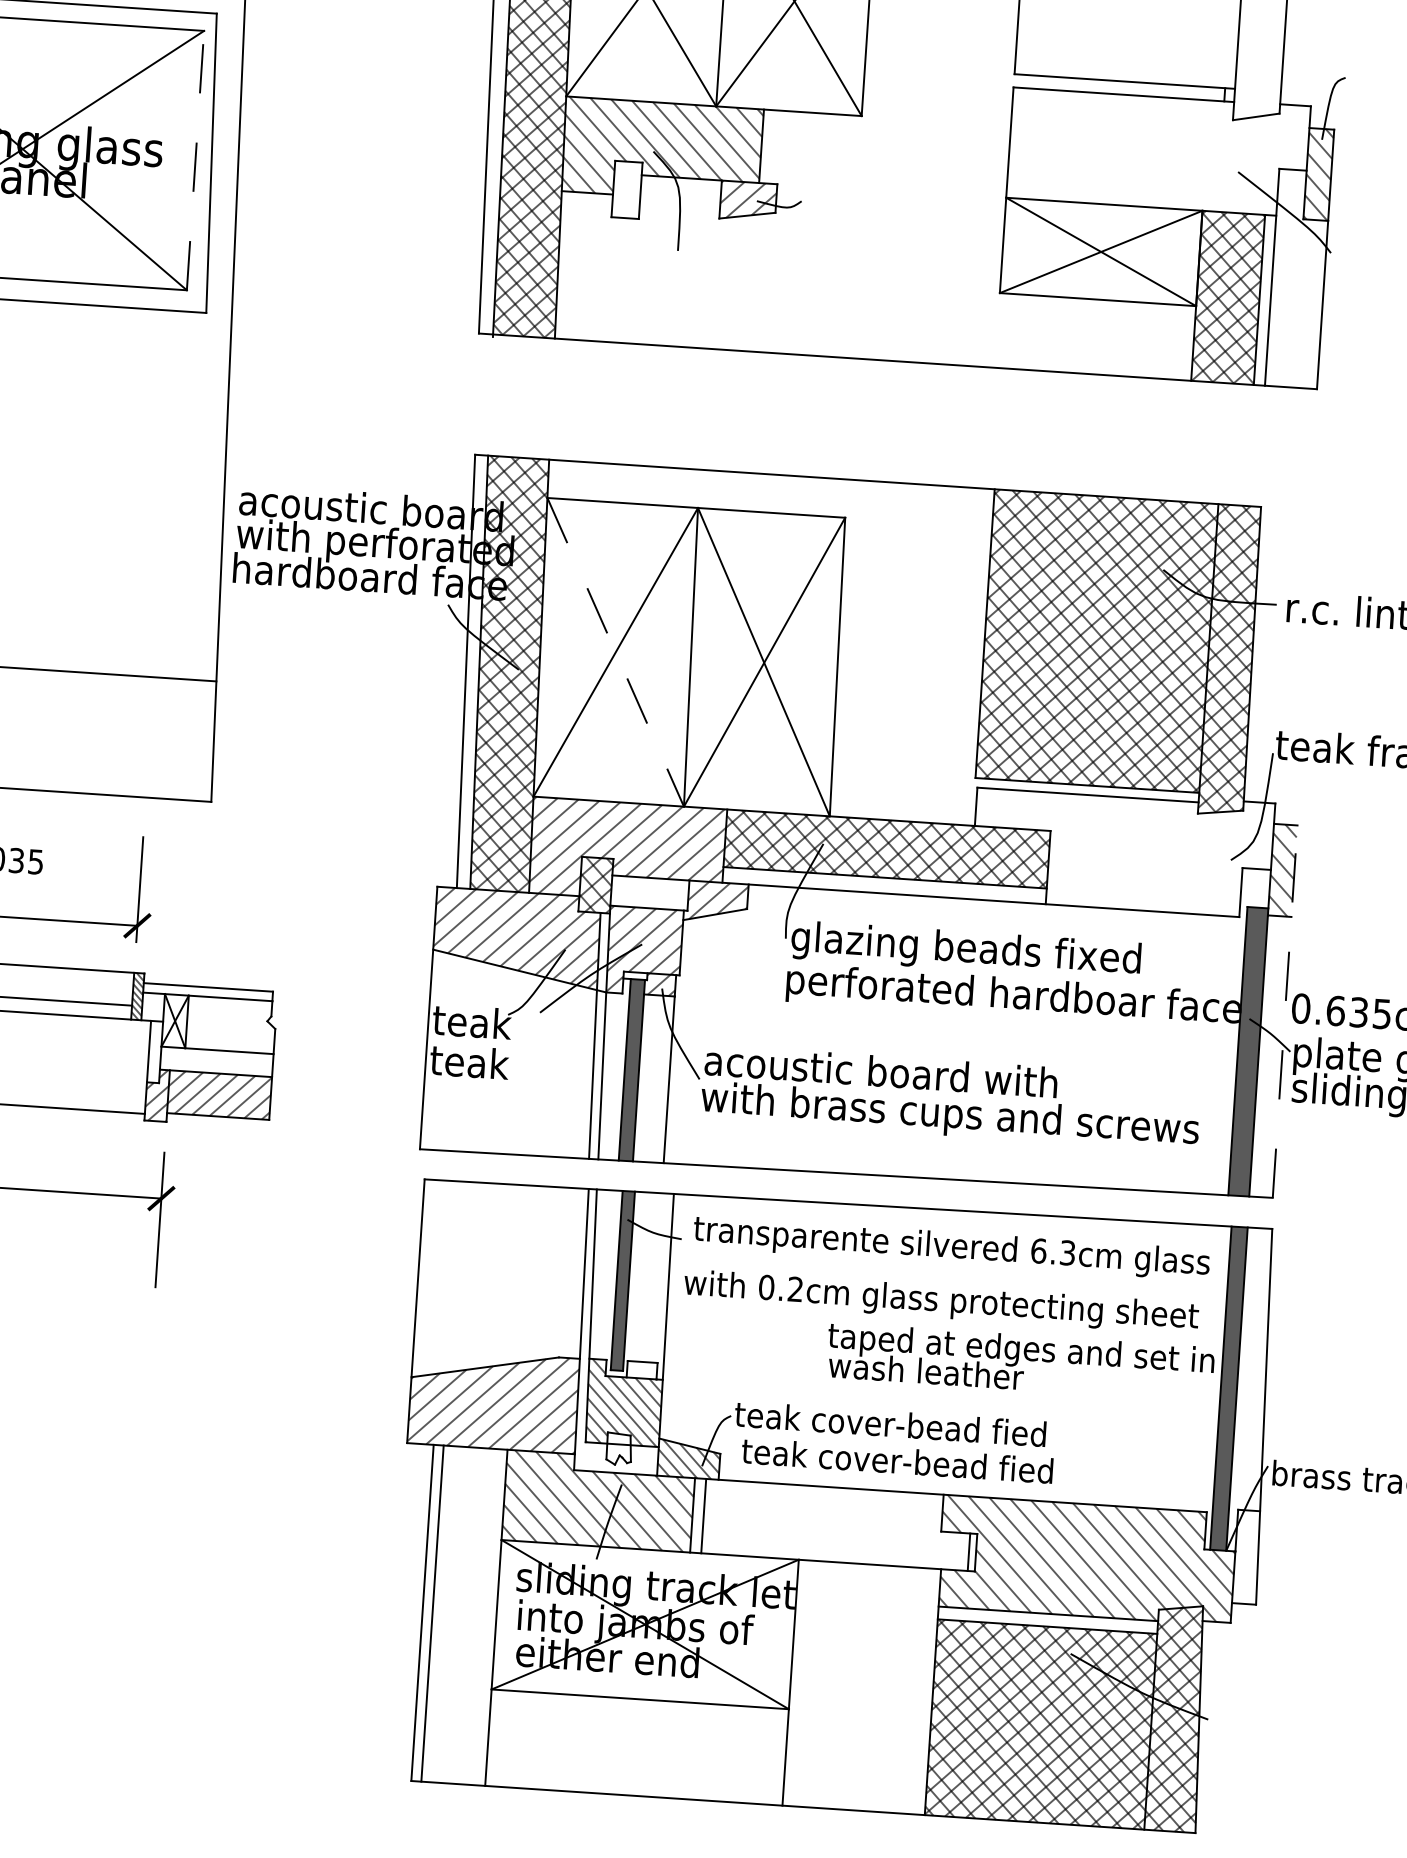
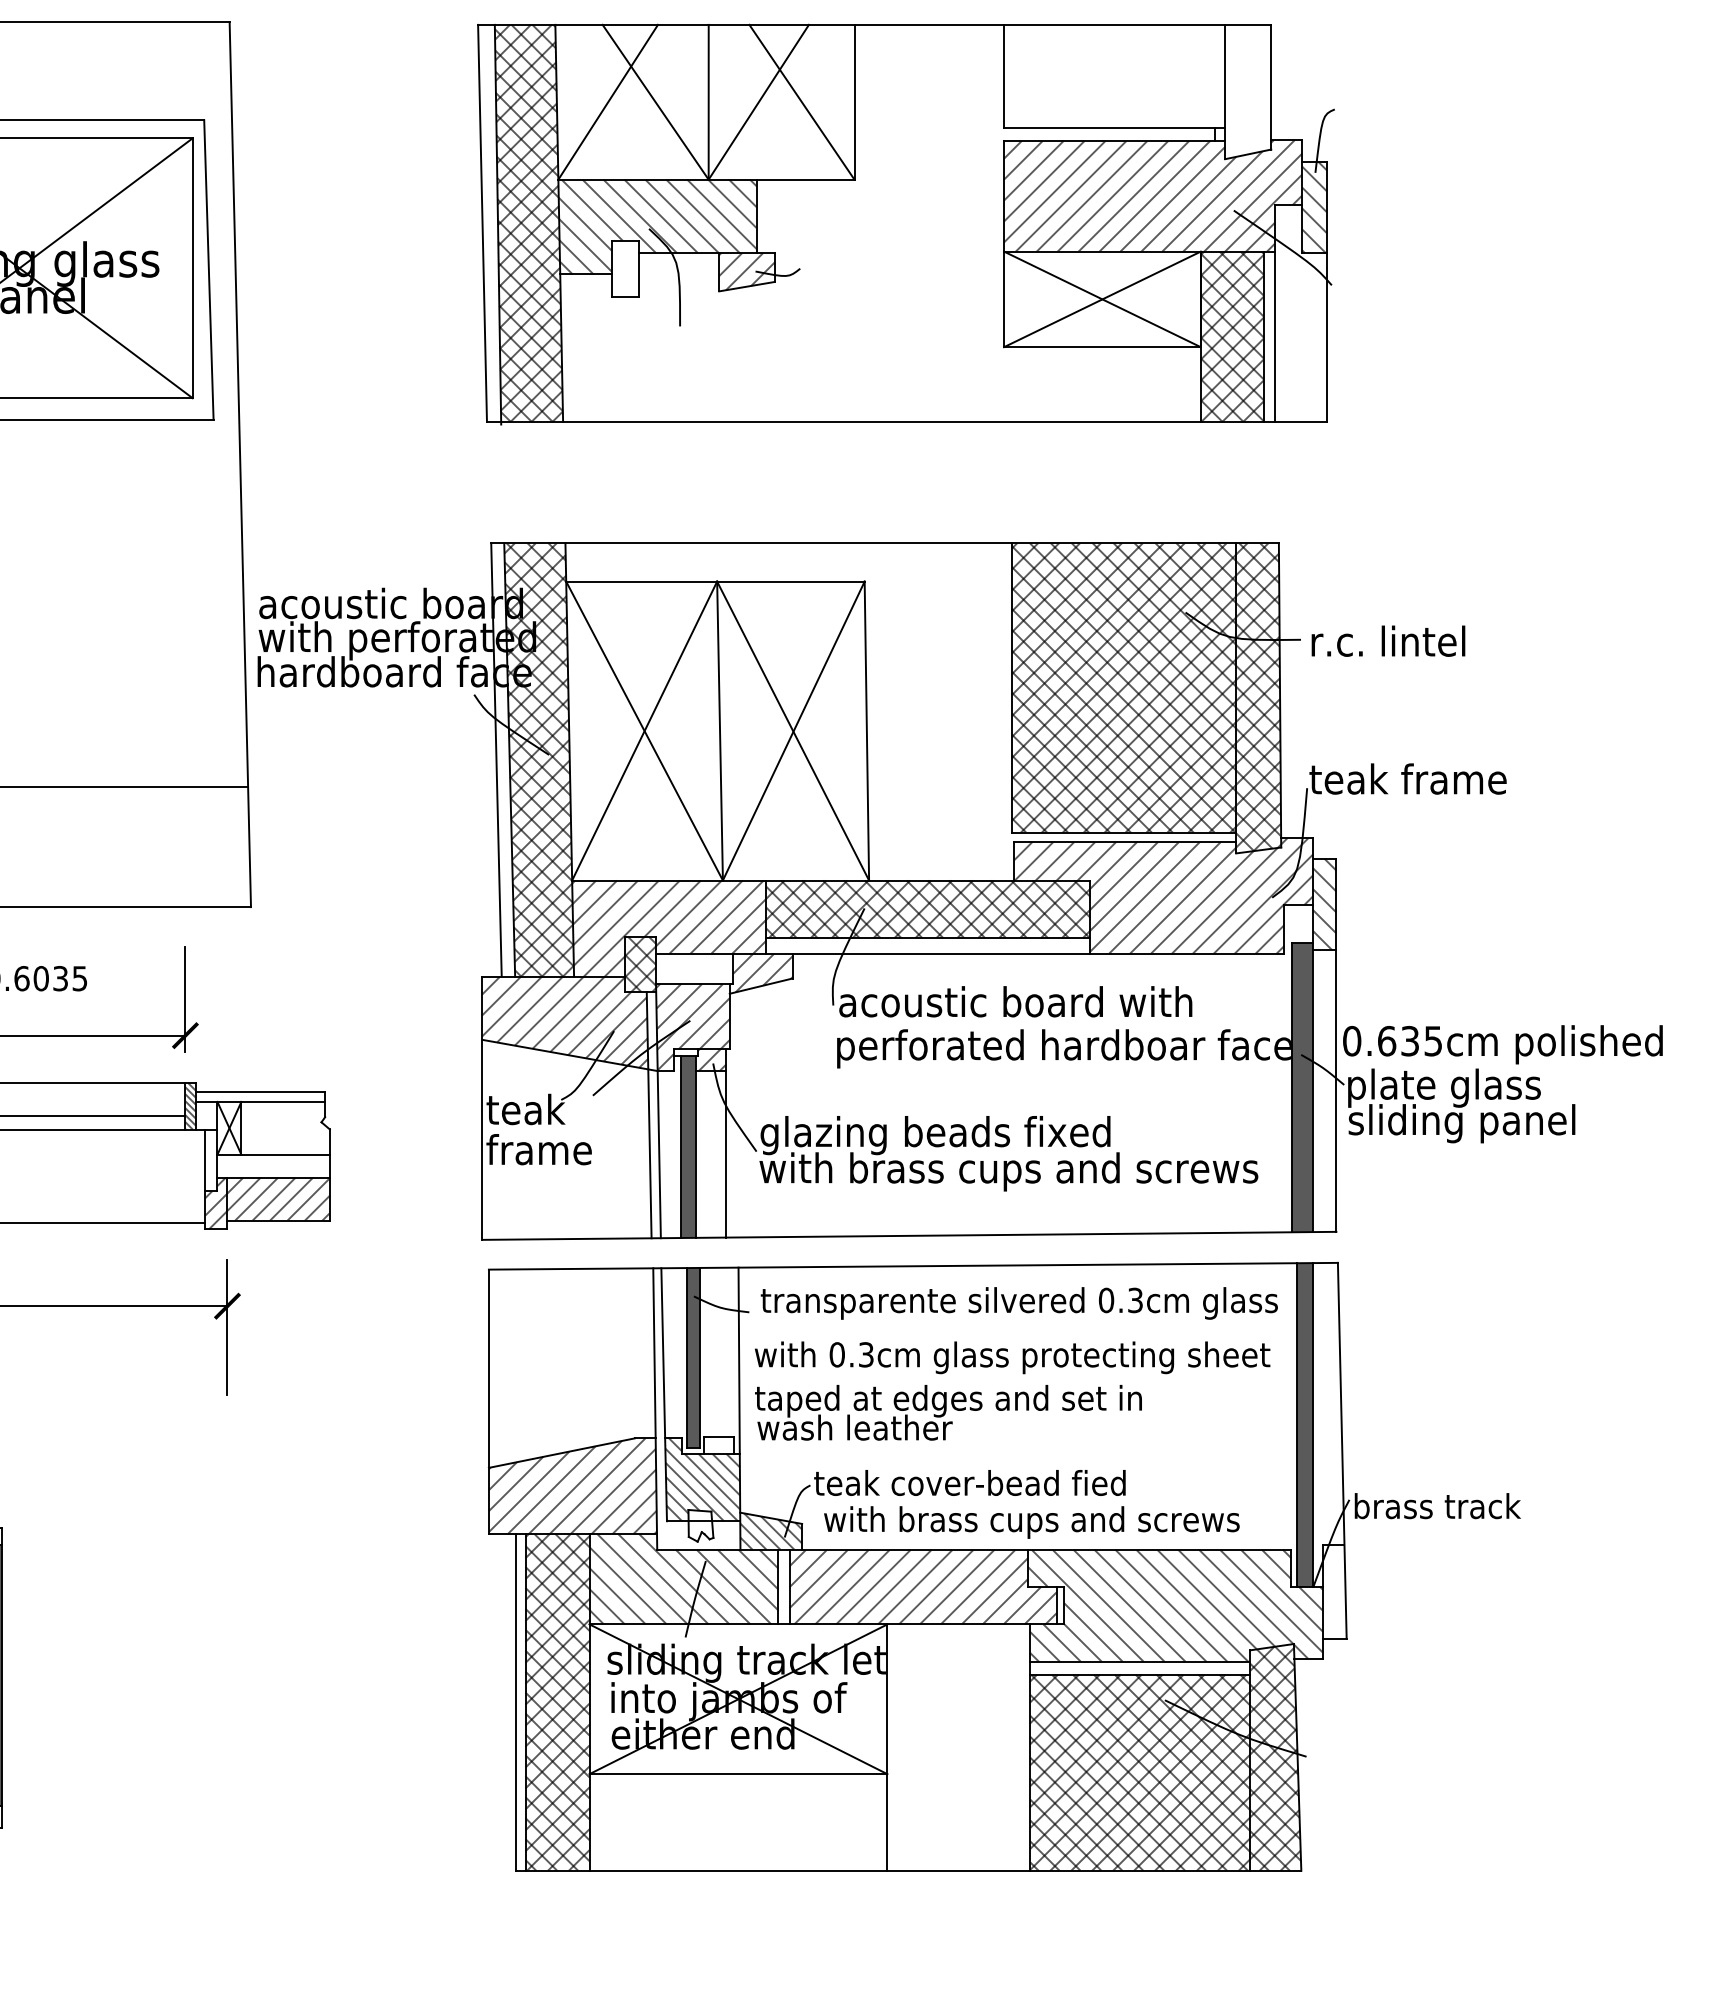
hatch: (1158, 151) -> (1153, 195), added
line: (195, 160) -> (192, 268), dashed -> solid
line: (615, 652) -> (644, 731), dashed -> solid
hatch: (1122, 850) -> (1163, 895), added
text: (967, 950) -> (1015, 1005), glazing beads fixed -> acoustic board with
line: (1285, 1011) -> (1336, 1045), dashed -> solid
text: (482, 1062) -> (538, 1149), teak -> frame
text: (880, 1075) -> (936, 1135), acoustic board with -> glazing beads fixed
text: (1038, 1250) -> (1106, 1299), 6.3cm -> 0.3cm
text: (795, 1289) -> (866, 1354), 0.2cm -> 0.3cm
text: (1020, 1362) -> (948, 1412), moved
text: (949, 1467) -> (1031, 1522), teak cover-bead fied -> with brass cups and screws
hatch: (836, 1524) -> (922, 1586), added
hatch: (464, 1614) -> (557, 1701), added

